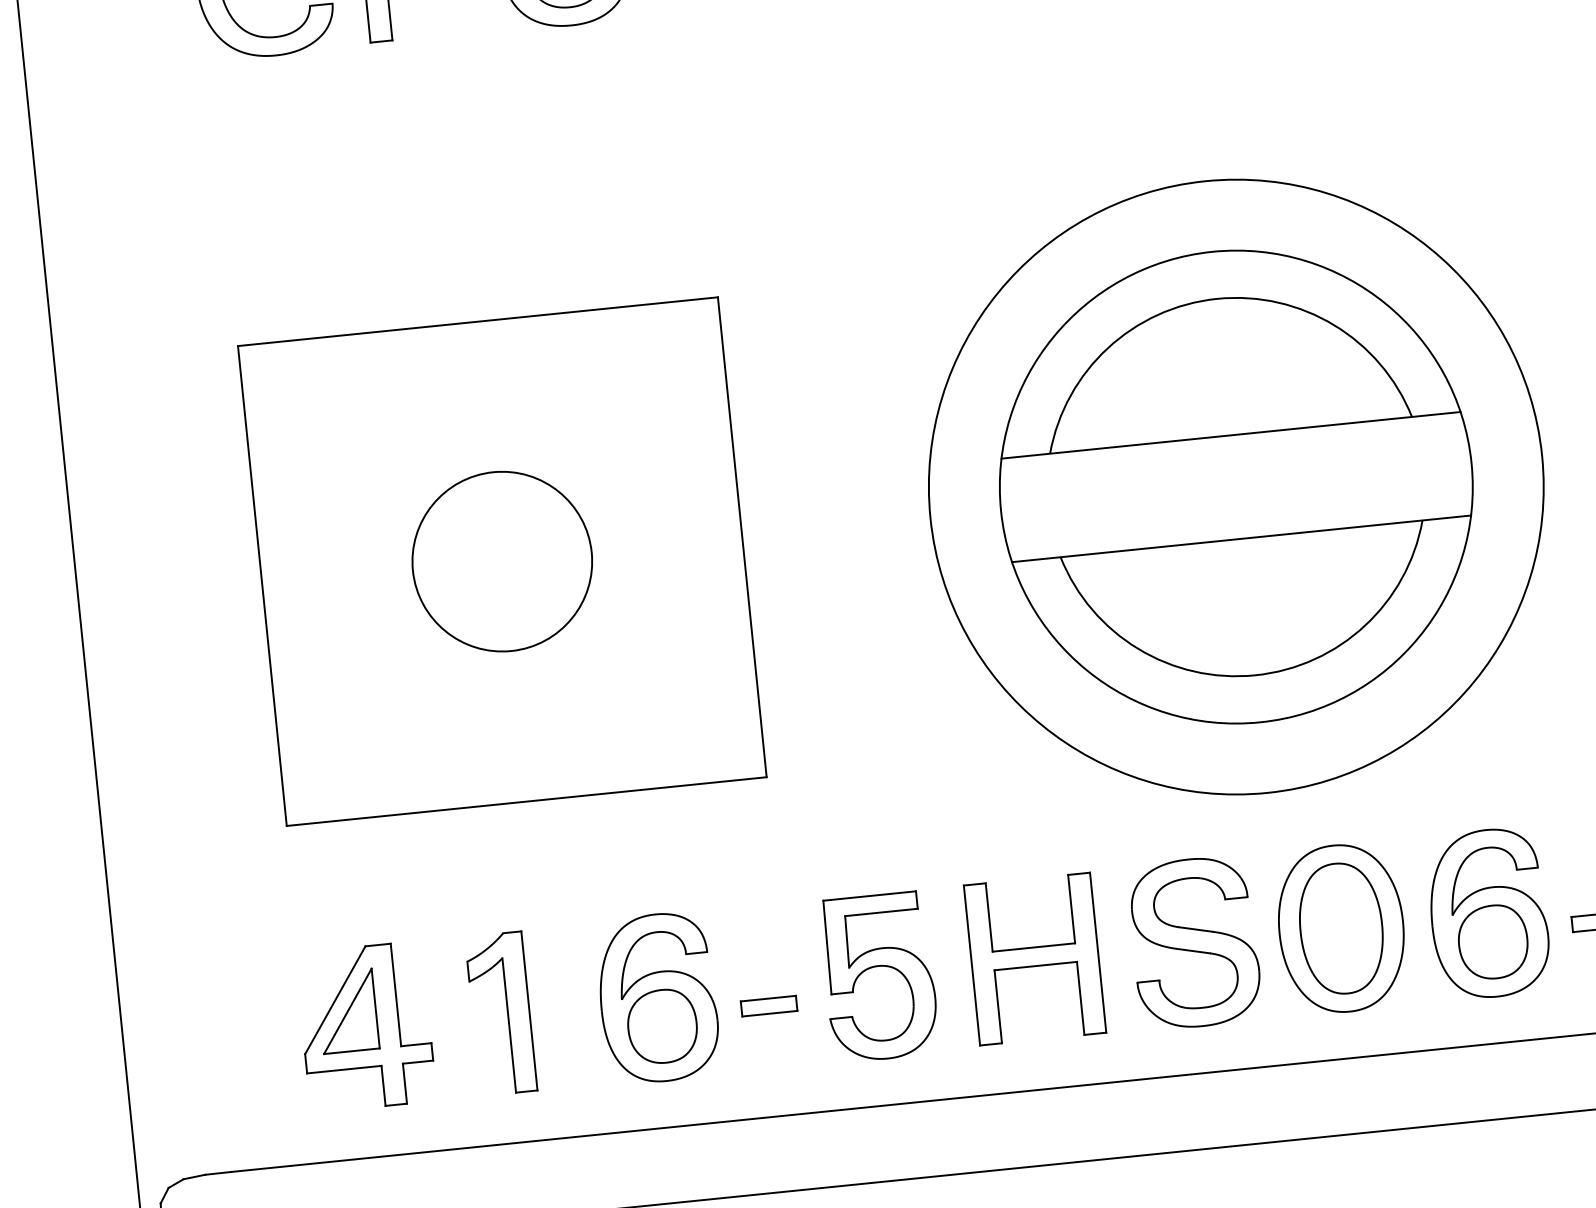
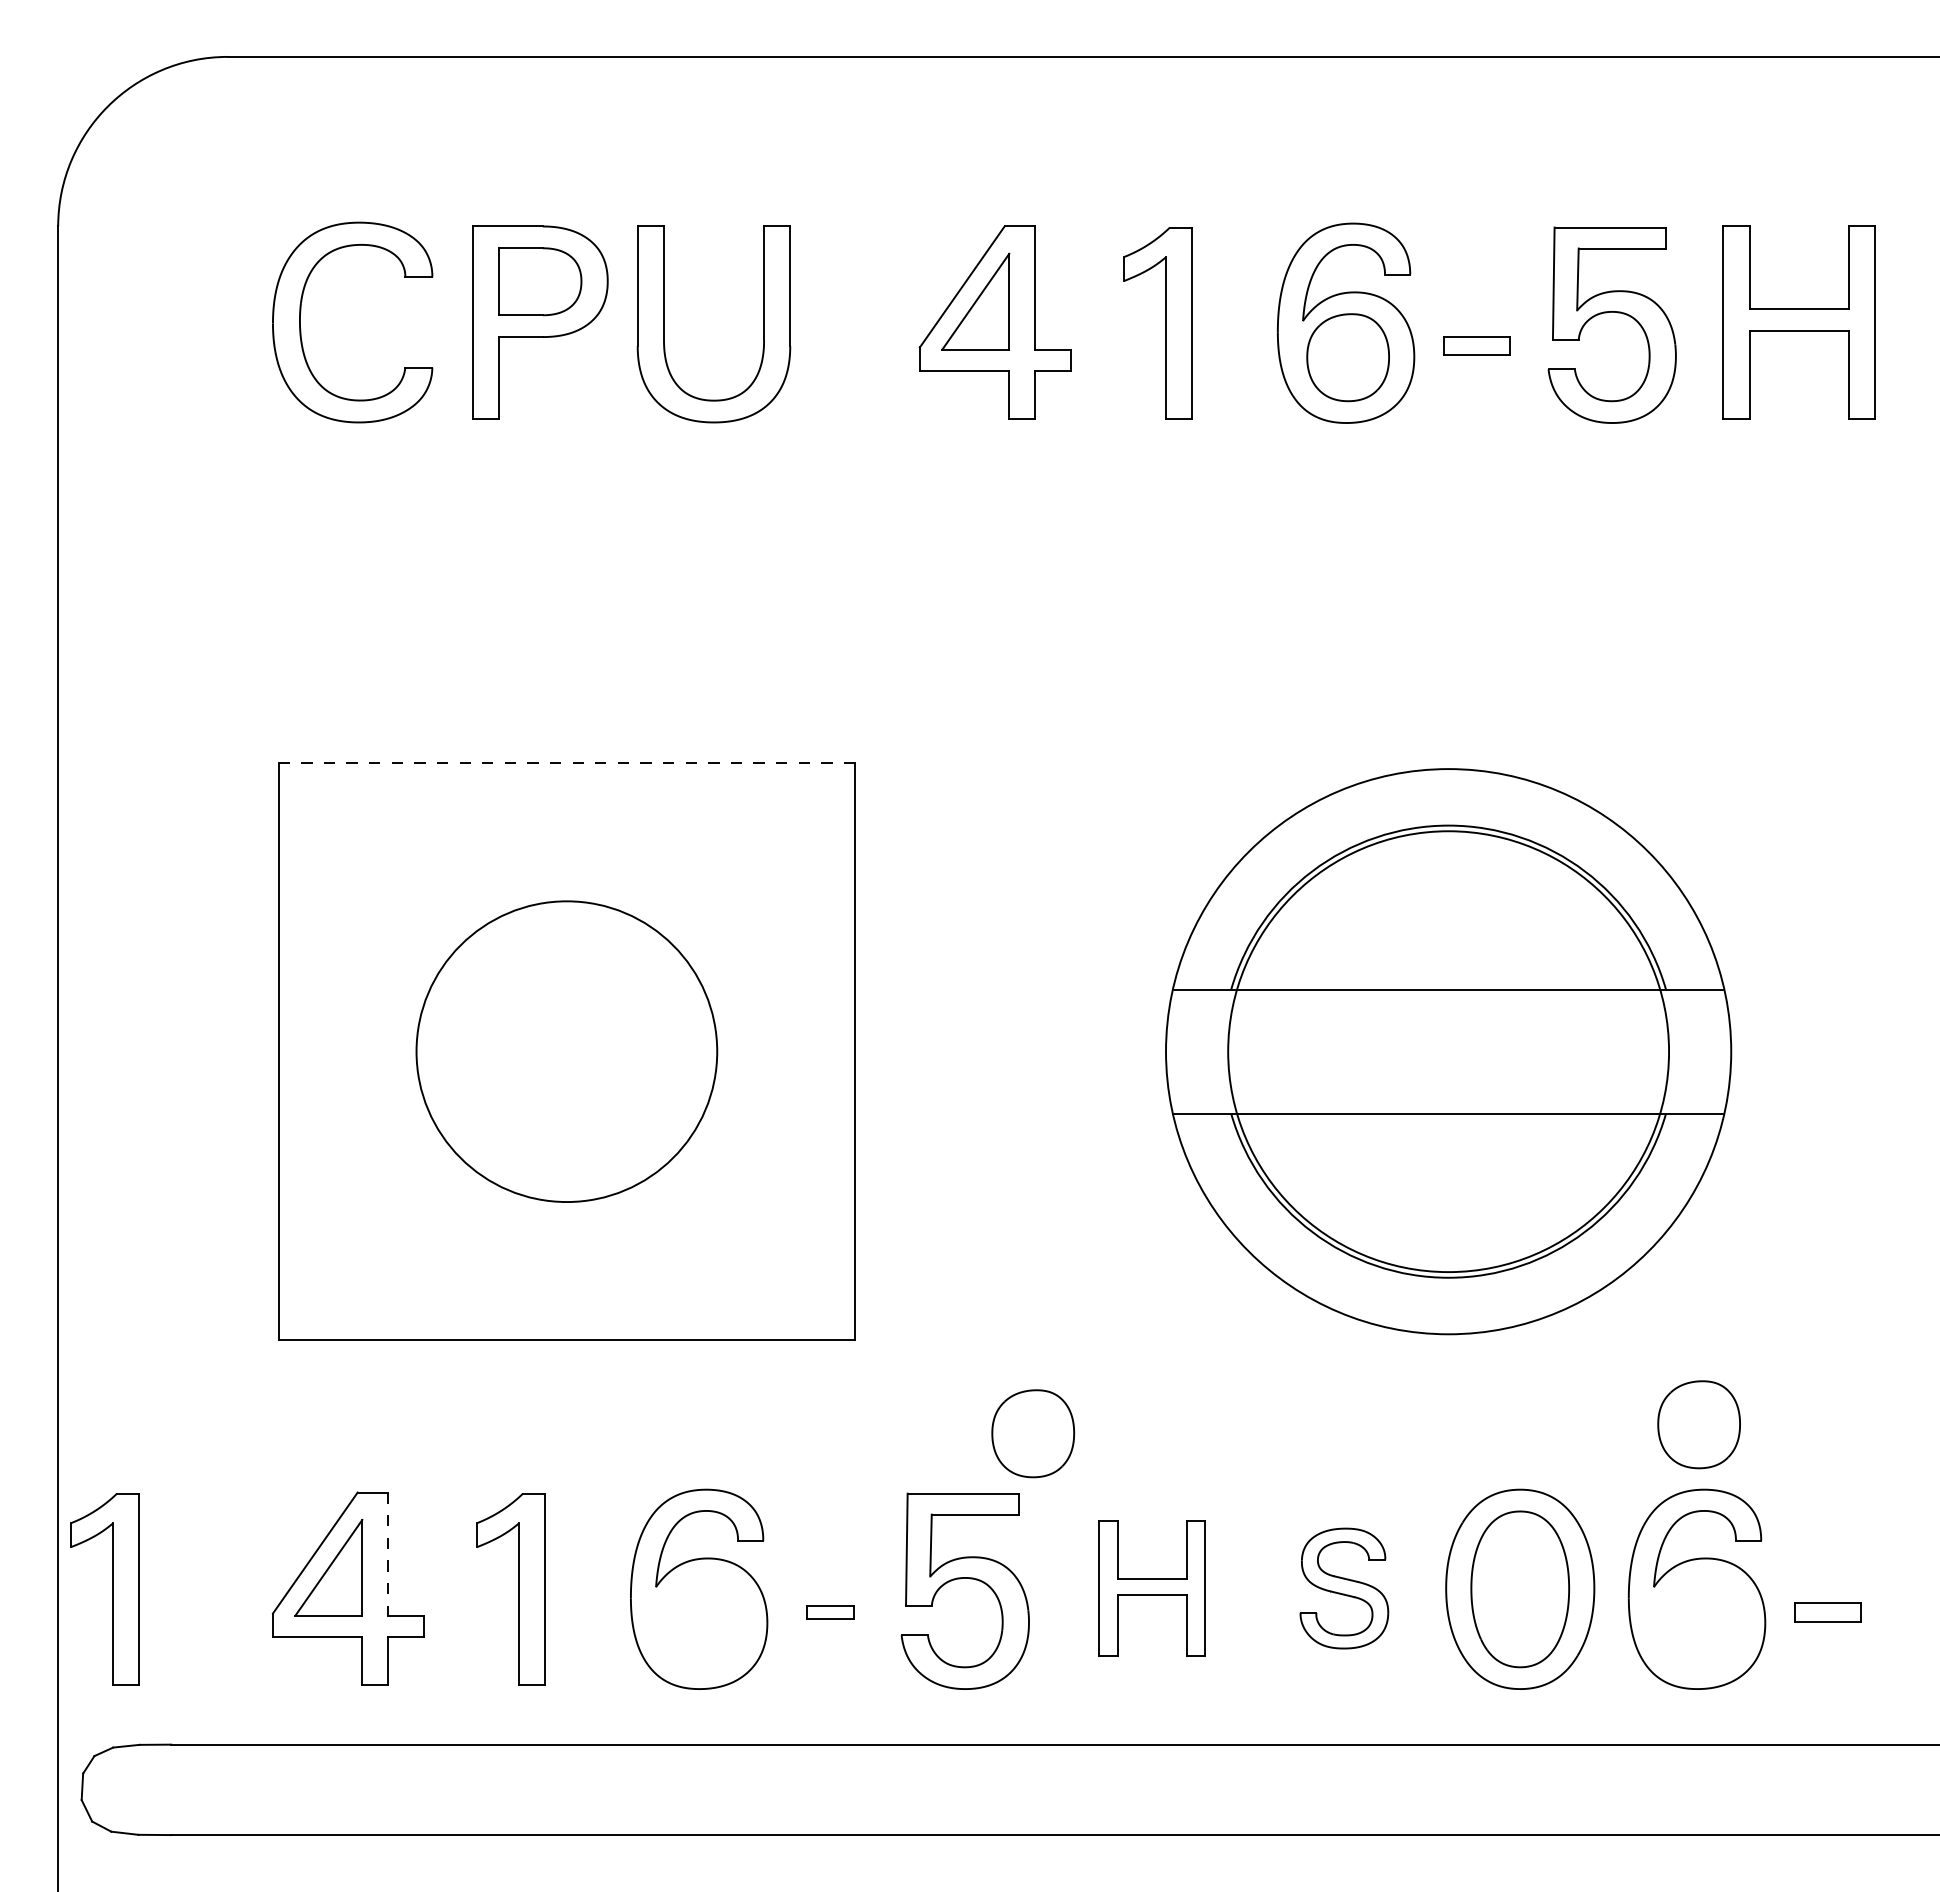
line: (477, 321) -> (566, 763), solid -> dashed
circle: (1236, 486) -> (1448, 1051), size x0.6
circle: (501, 561) -> (566, 1051), size x1.4
part: (1492, 941) -> (1698, 1424), moved
part: (1195, 942) -> (1344, 1588), size x0.6
part: (1035, 958) -> (1152, 1588), size x0.7
line: (396, 995) -> (388, 1554), solid -> dashed
part: (769, 1006) -> (830, 1612), size x0.7
part: (662, 1026) -> (1033, 1433), moved
part: (169, 1047) -> (112, 1589), added

